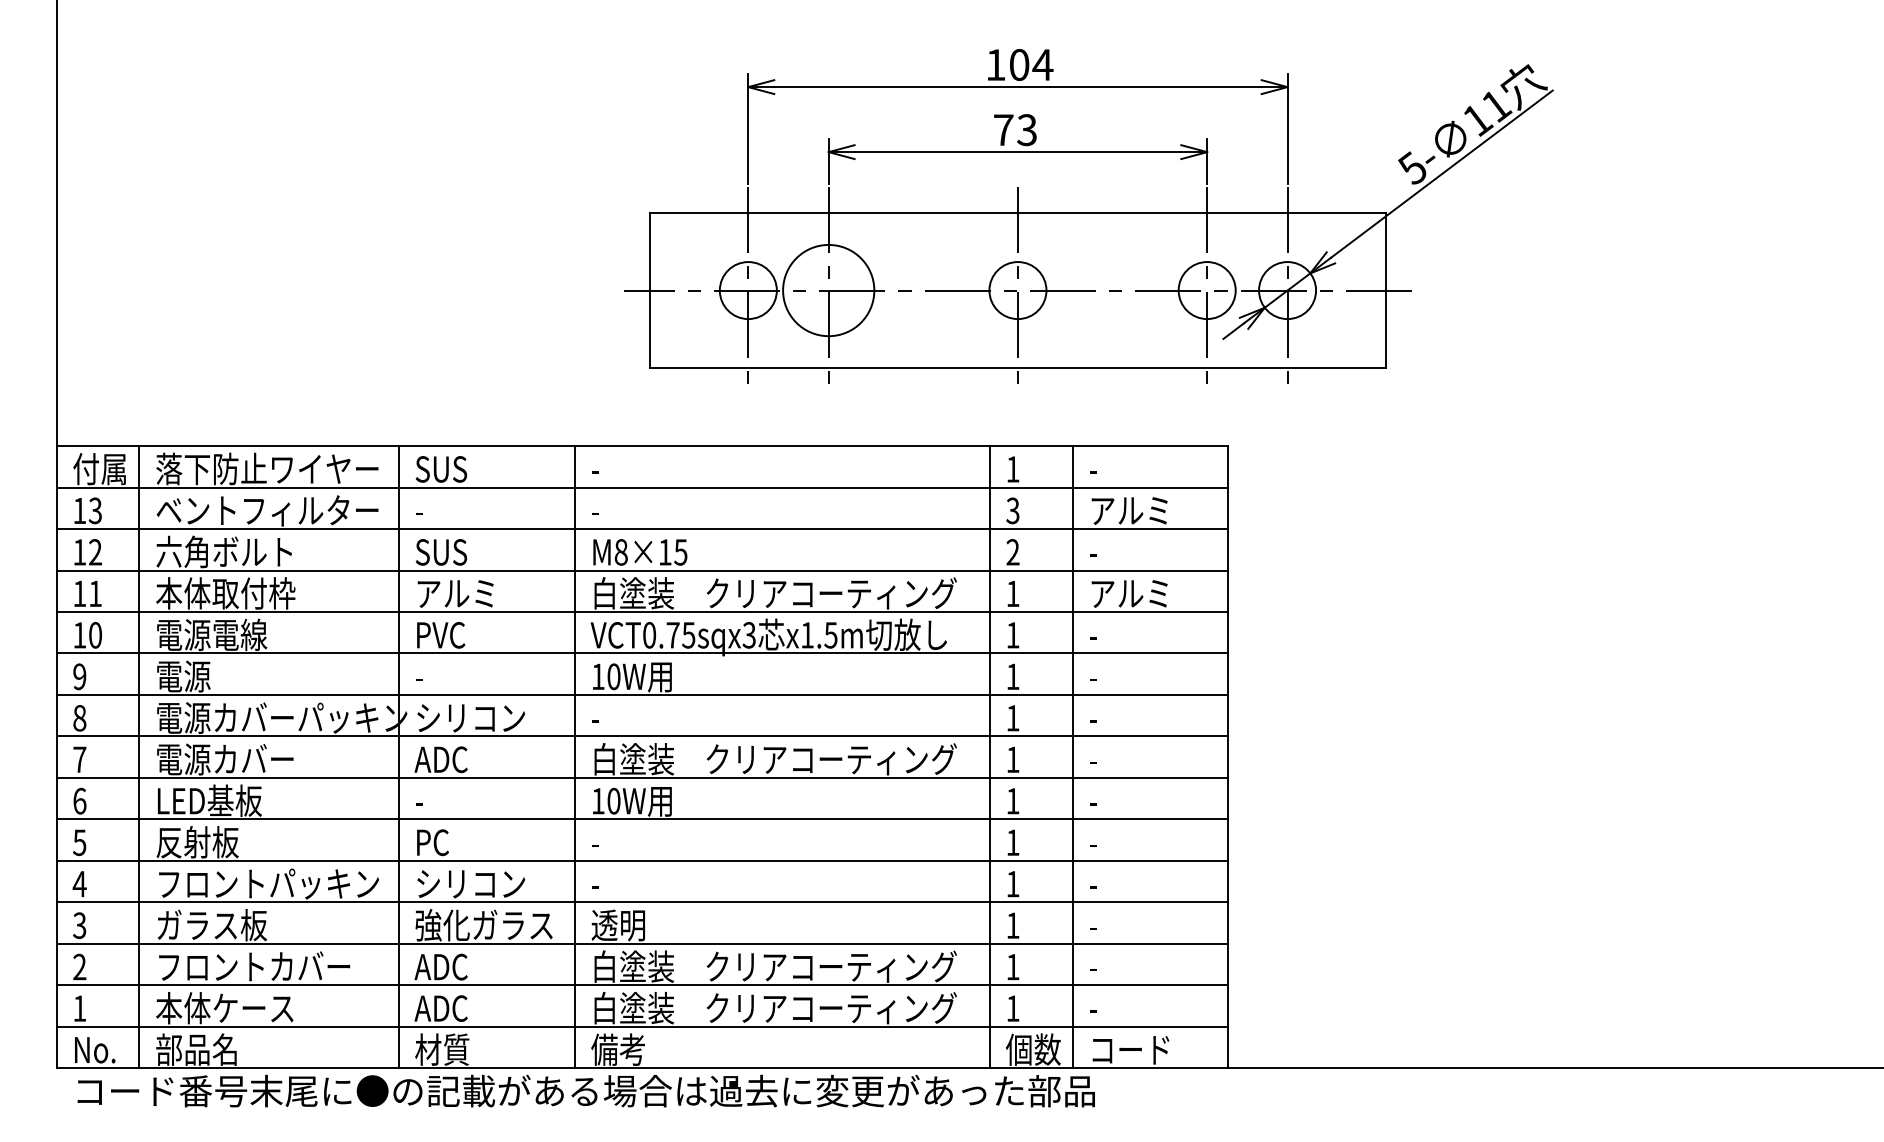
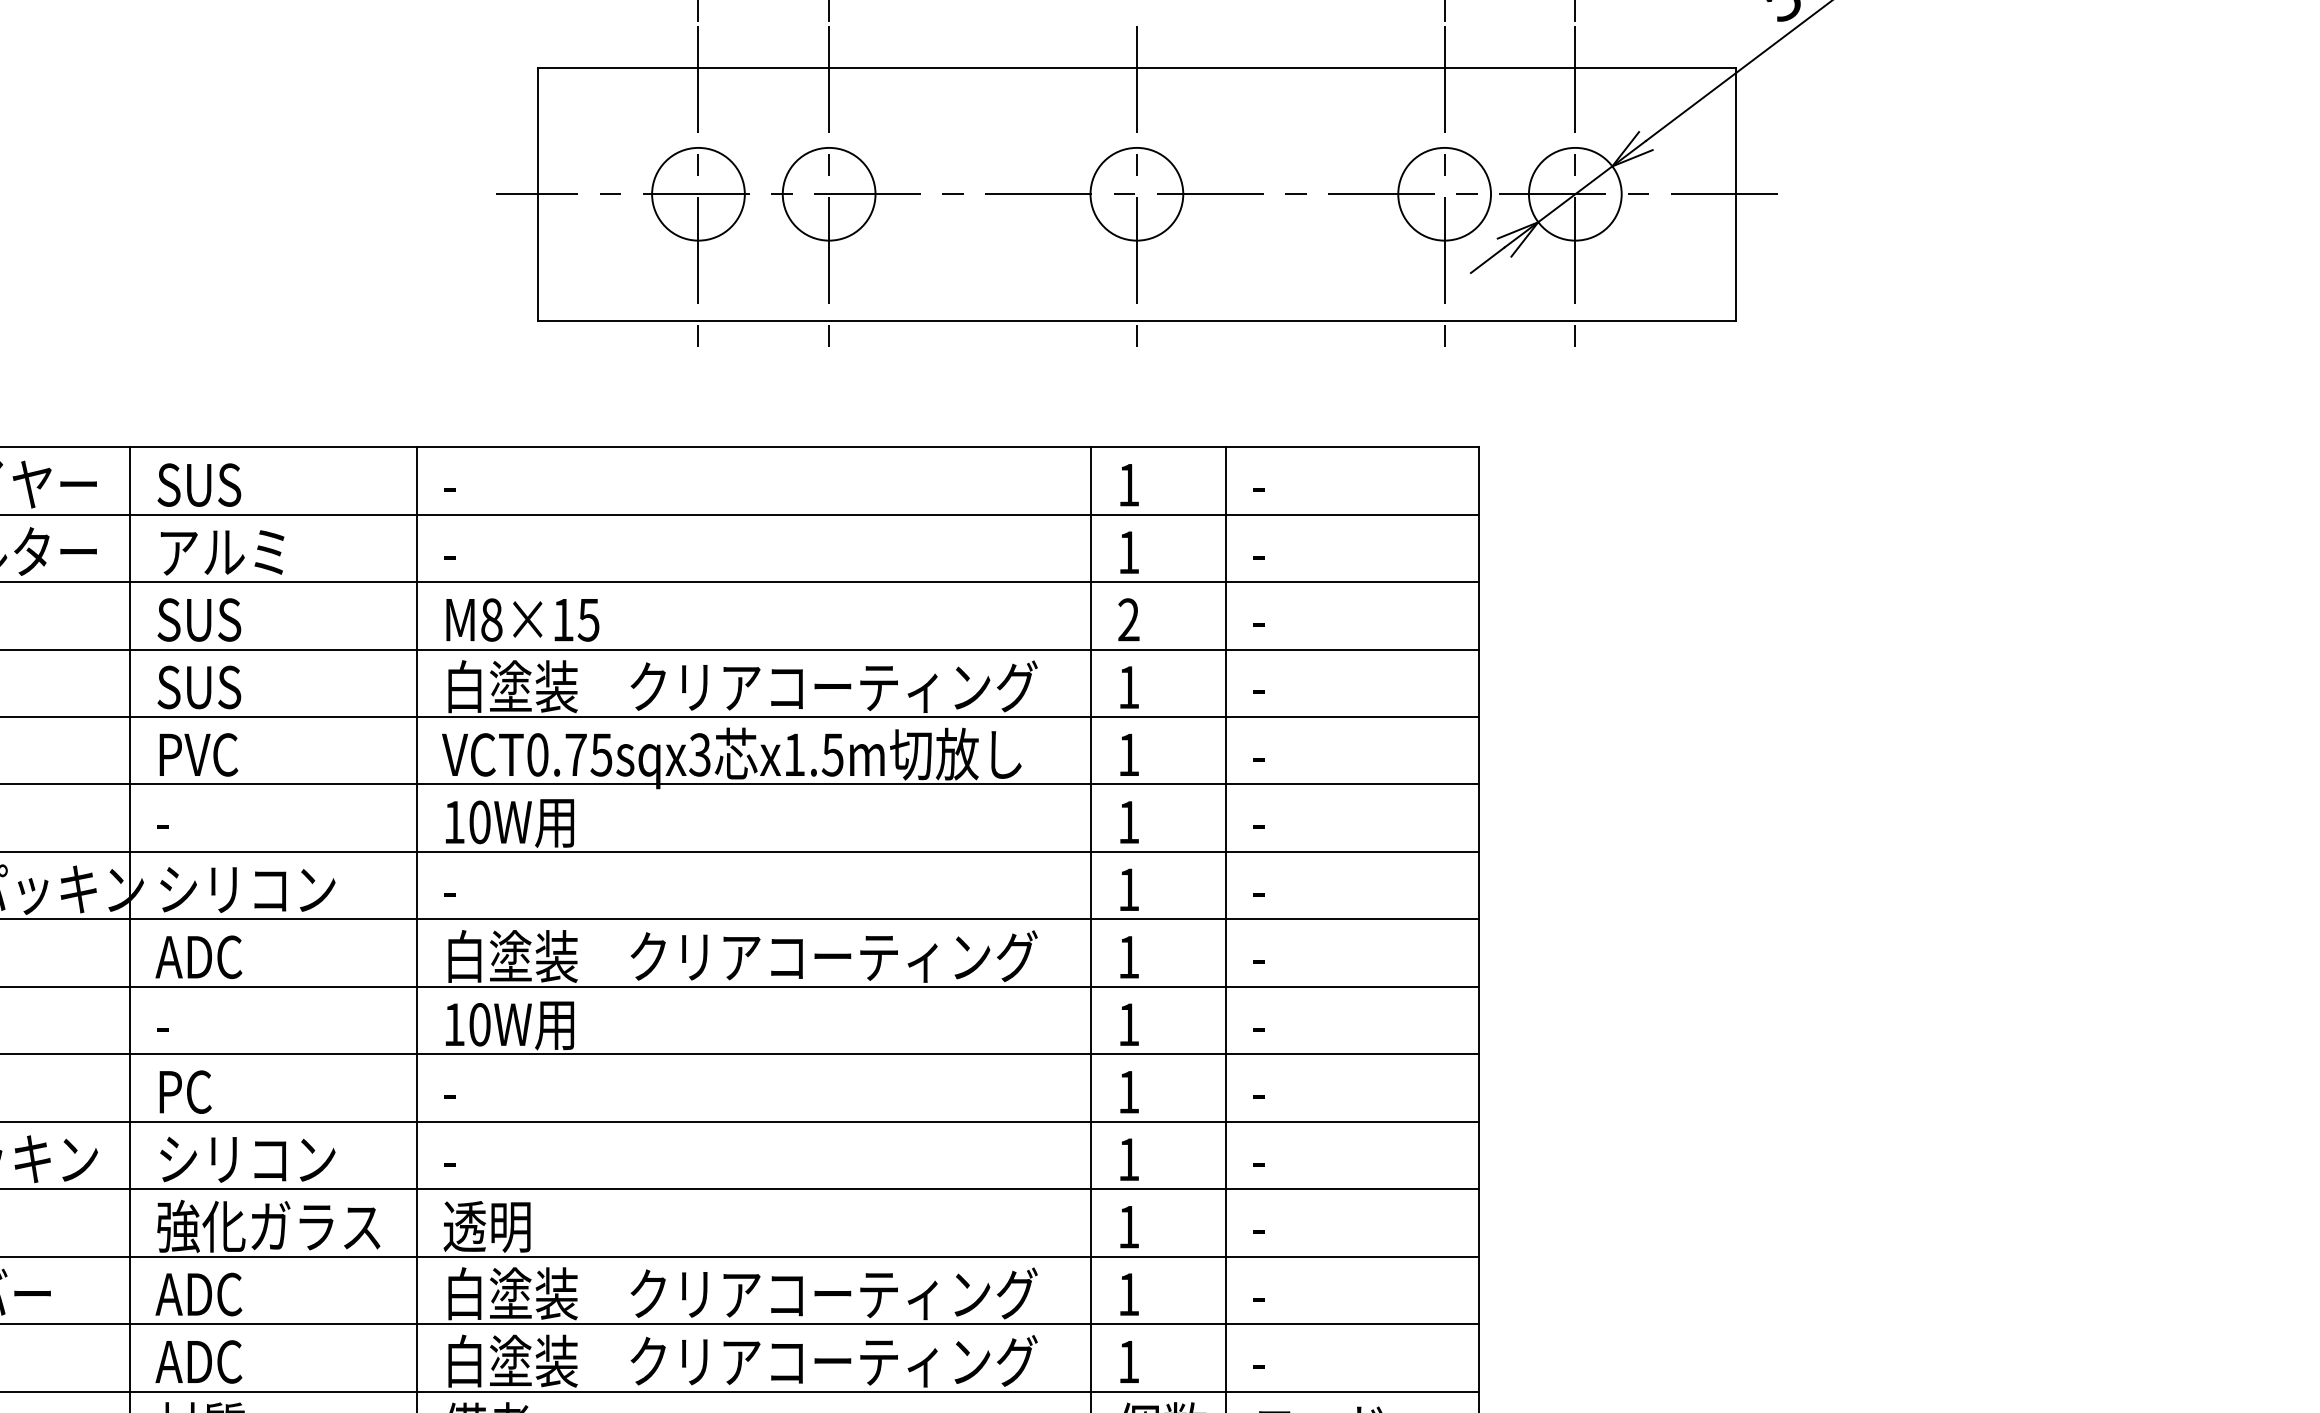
circle: (828, 290) -> (828, 194), size x0.62
text: (454, 510) -> (220, 551), - -> アルミ
text: (1012, 510) -> (1128, 551), 3 -> 1
text: (1128, 510) -> (1316, 551), アルミ -> -
text: (454, 593) -> (220, 686), アルミ -> SUS
text: (1128, 593) -> (1316, 686), アルミ -> -

